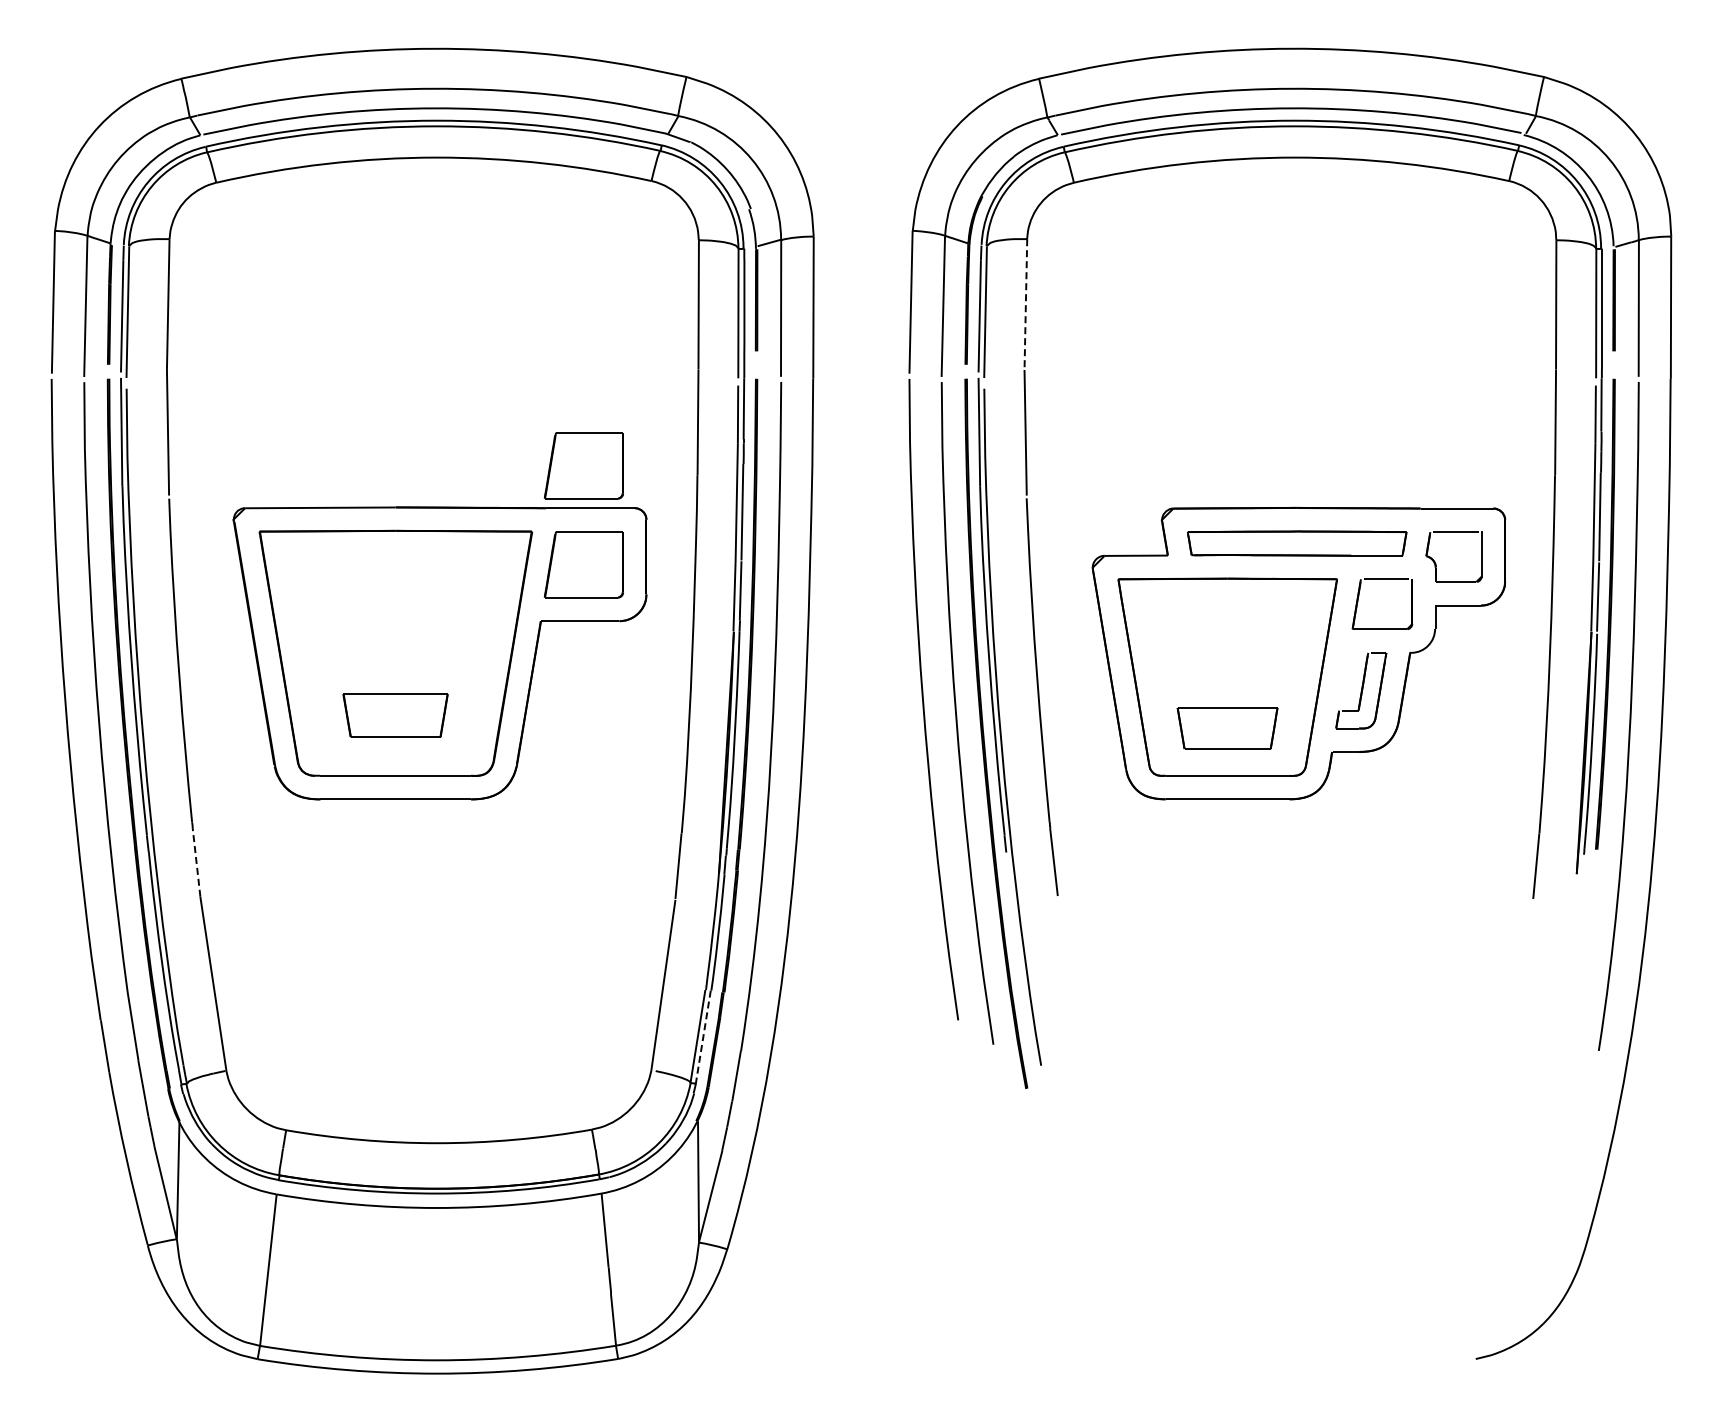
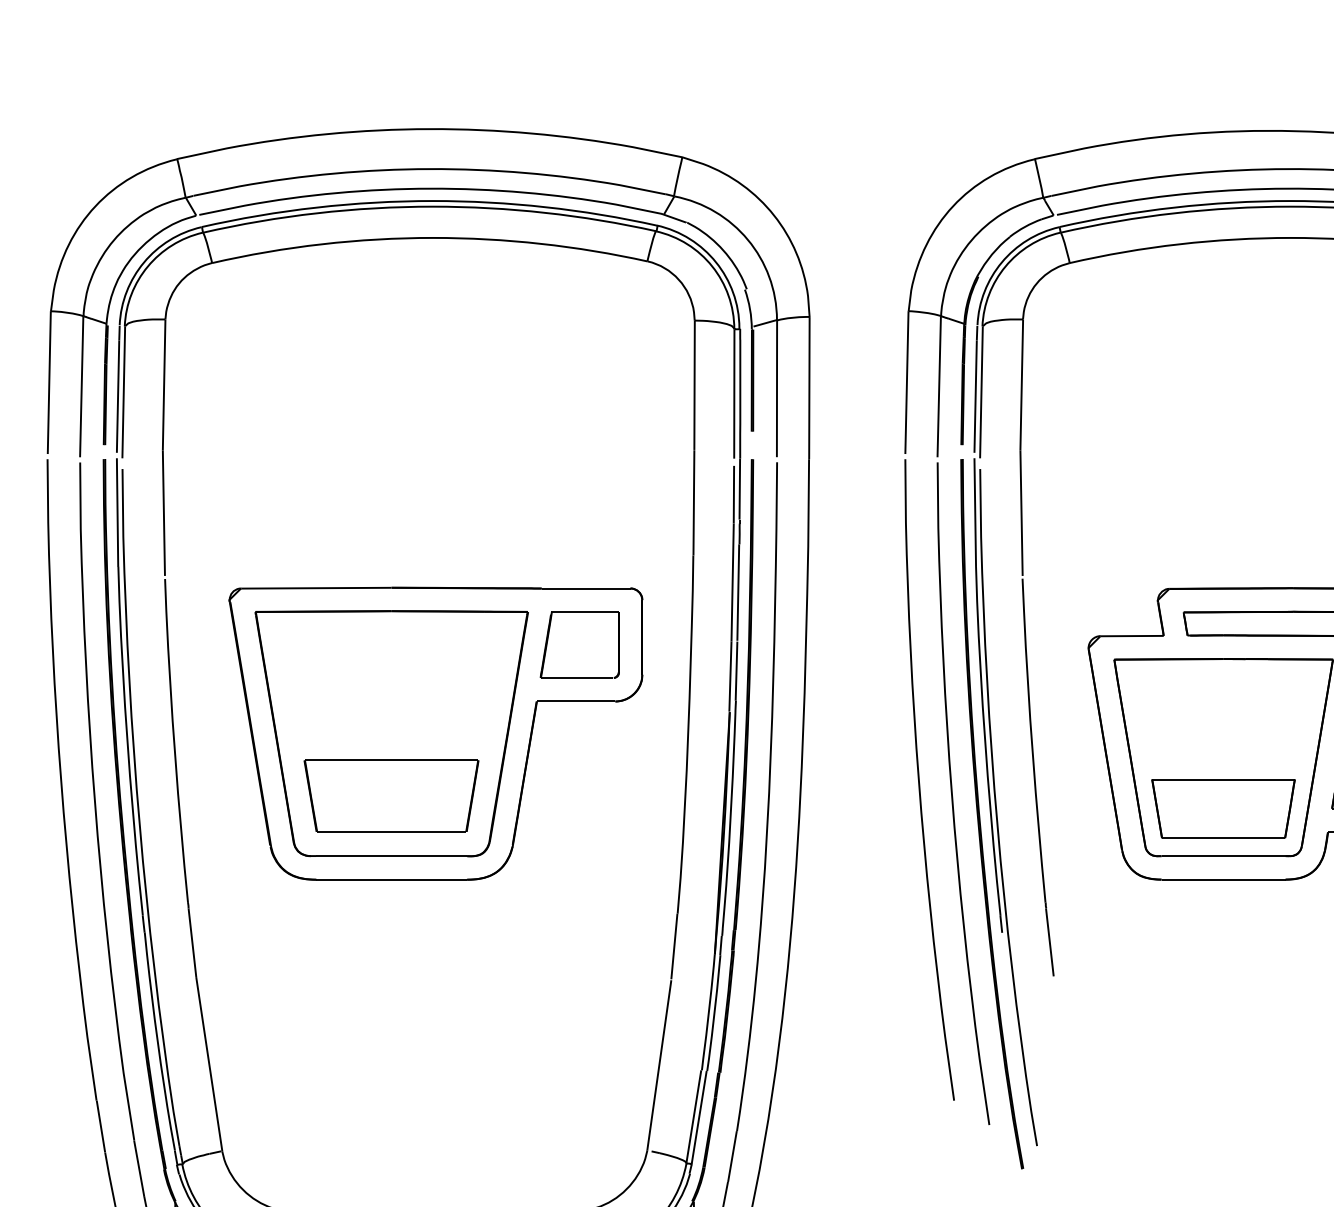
line: (1025, 305) -> (1021, 385), dashed -> solid
part: (583, 465) -> (579, 545), removed
part: (395, 715) -> (391, 795), size x1.67
part: (1227, 728) -> (1223, 808), size x1.43
line: (196, 862) -> (192, 942), dashed -> solid
line: (703, 1037) -> (699, 1117), dashed -> solid

